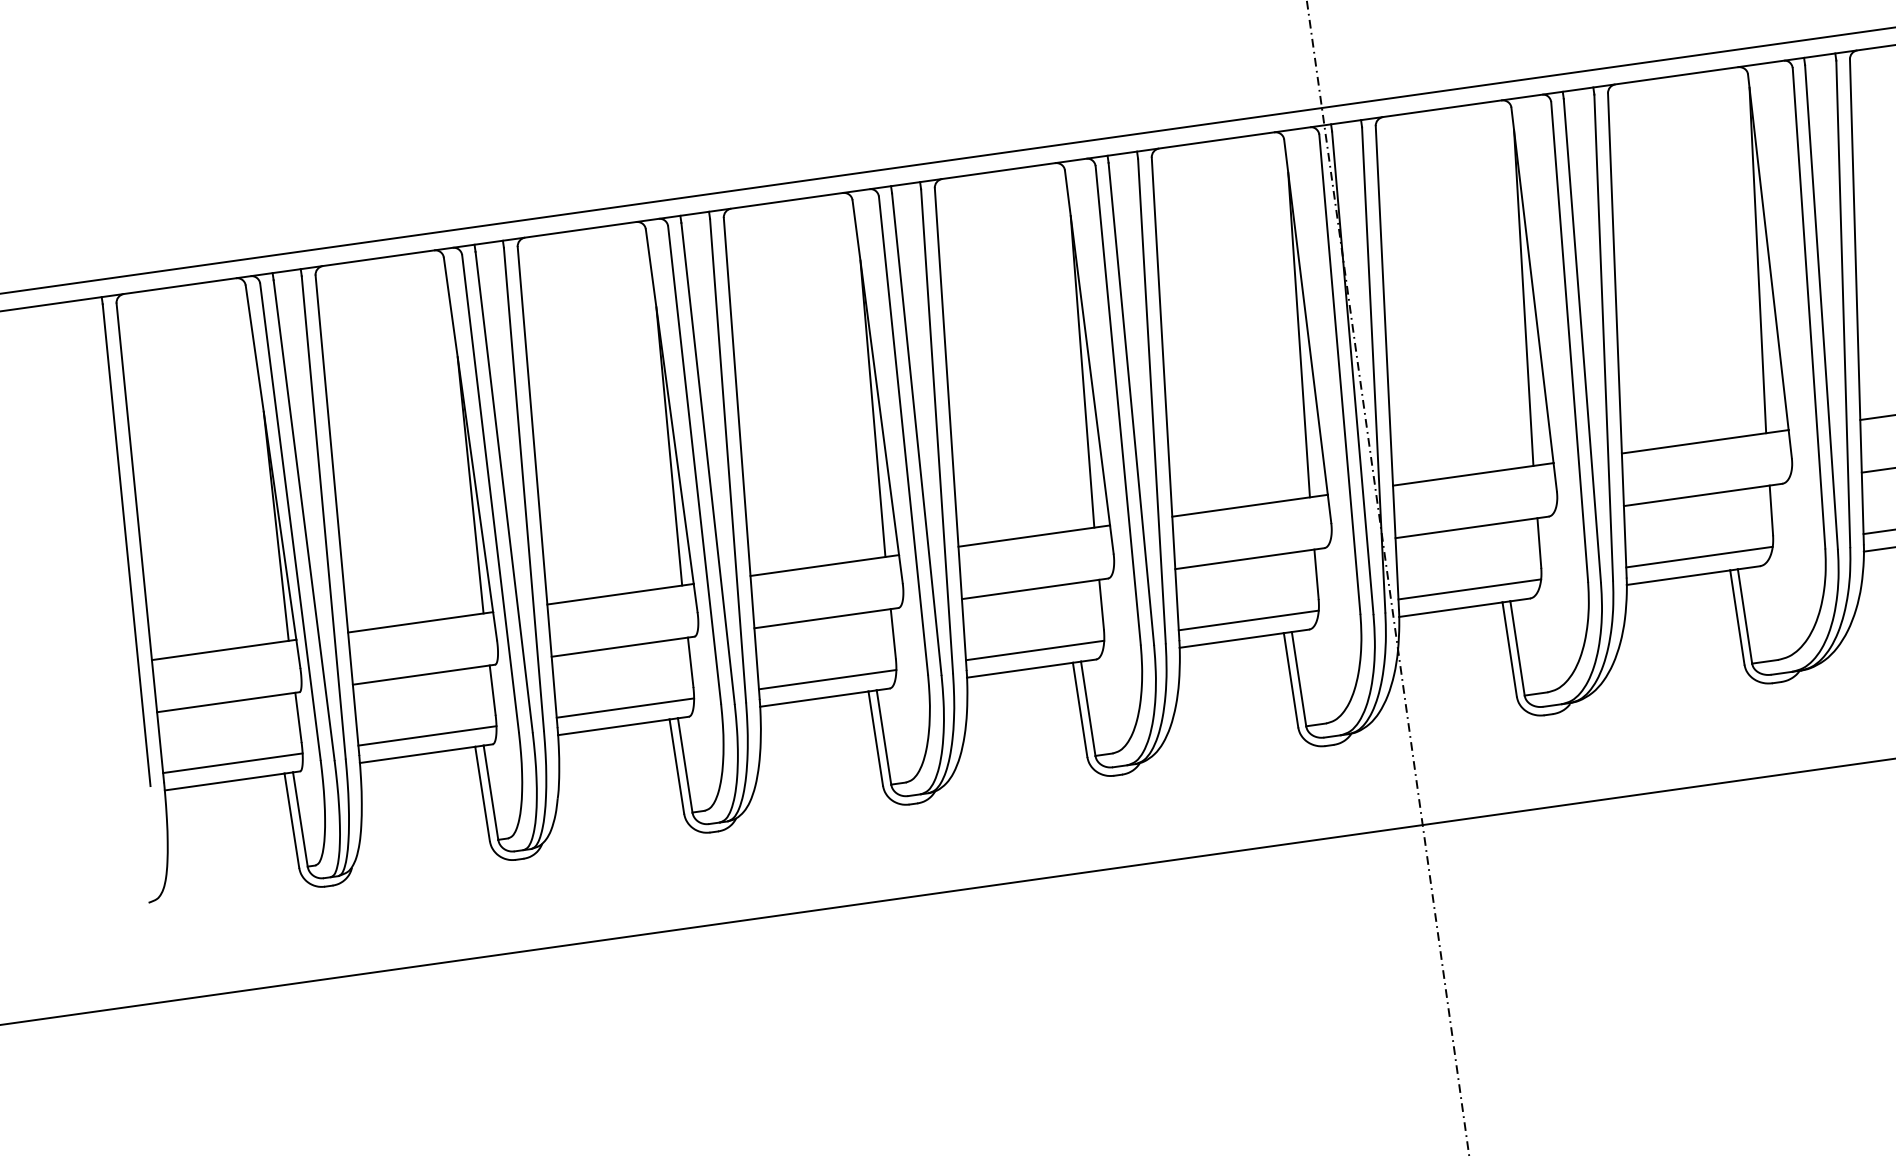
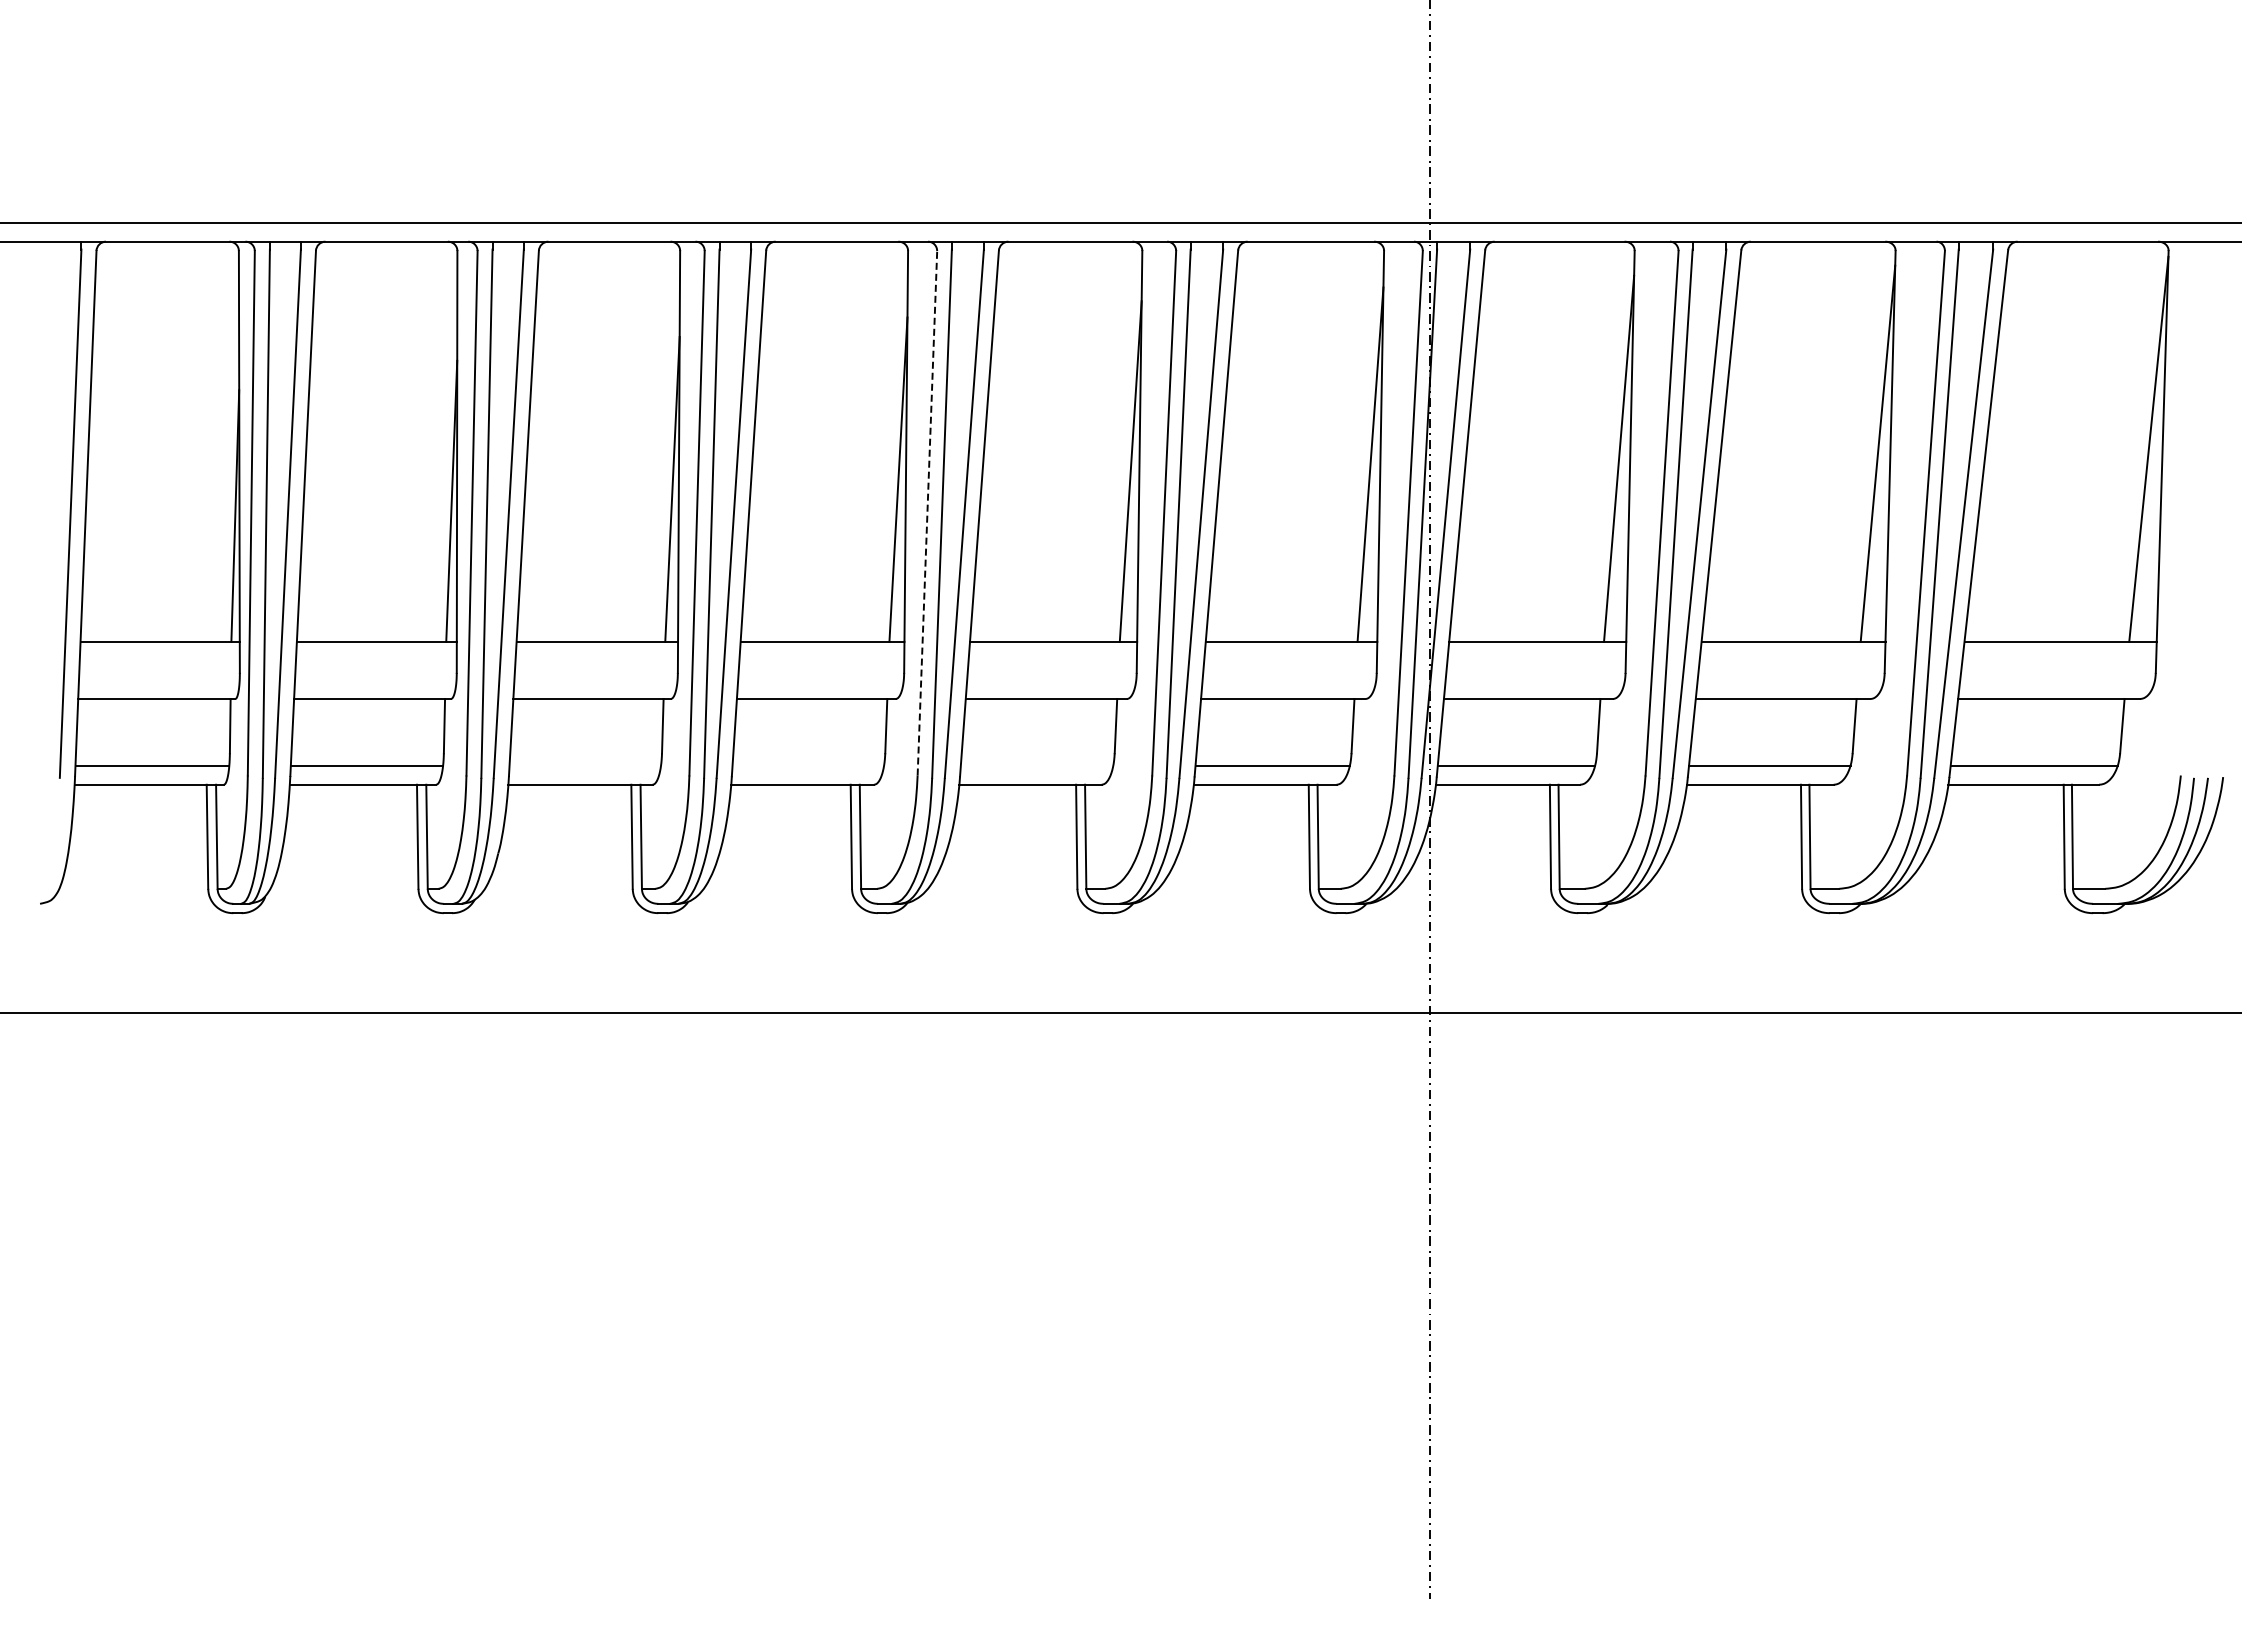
line: (903, 434) -> (927, 512), solid -> dashed
line: (1034, 650) -> (1036, 765), removed
line: (827, 679) -> (808, 765), removed
line: (625, 707) -> (585, 765), removed

